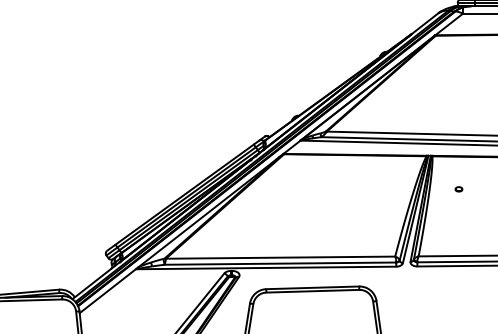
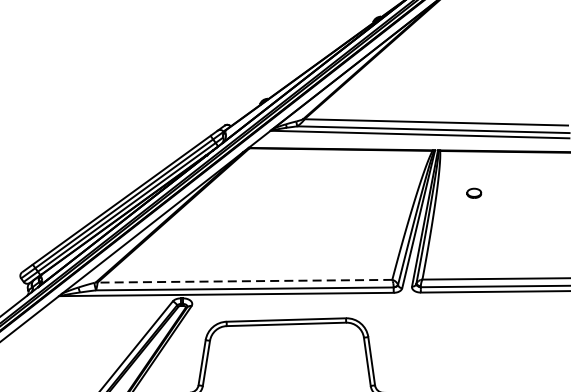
part: (458, 189) -> (473, 193), size x1.6
line: (280, 257) -> (244, 281), solid -> dashed

